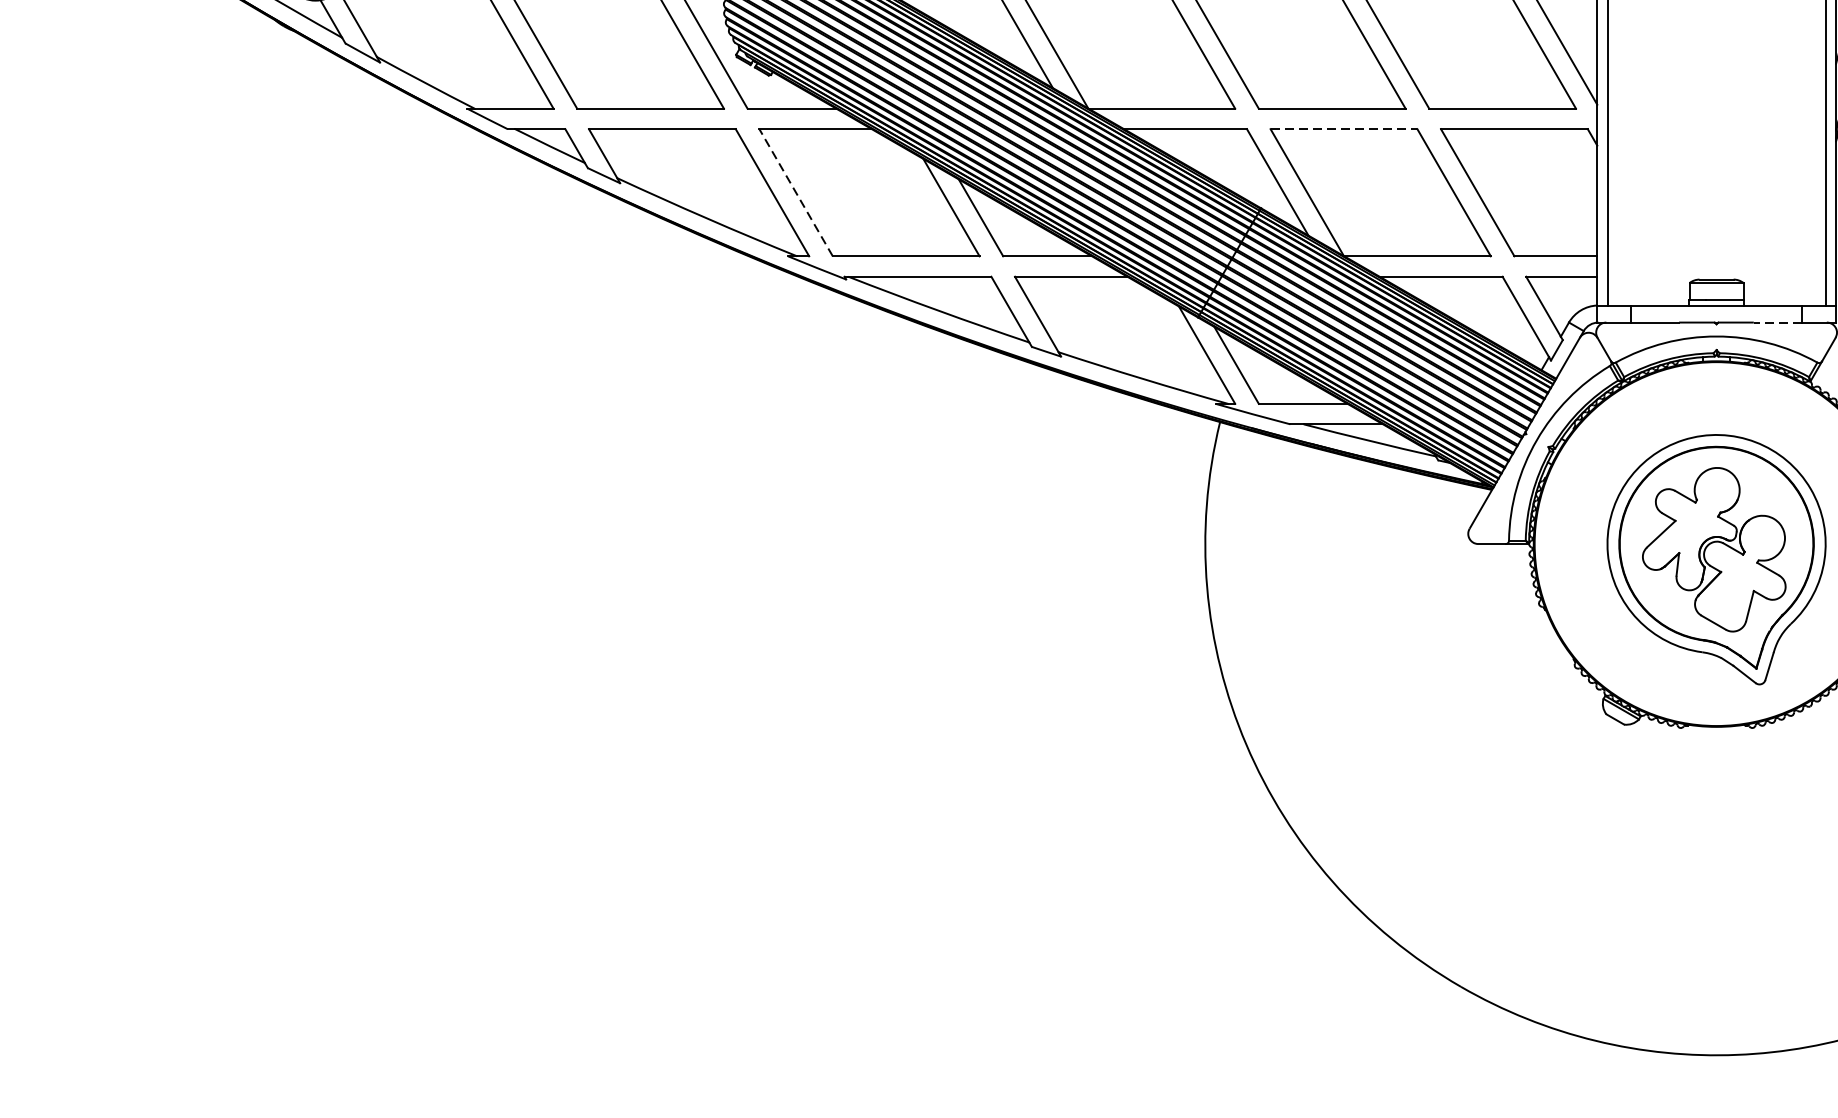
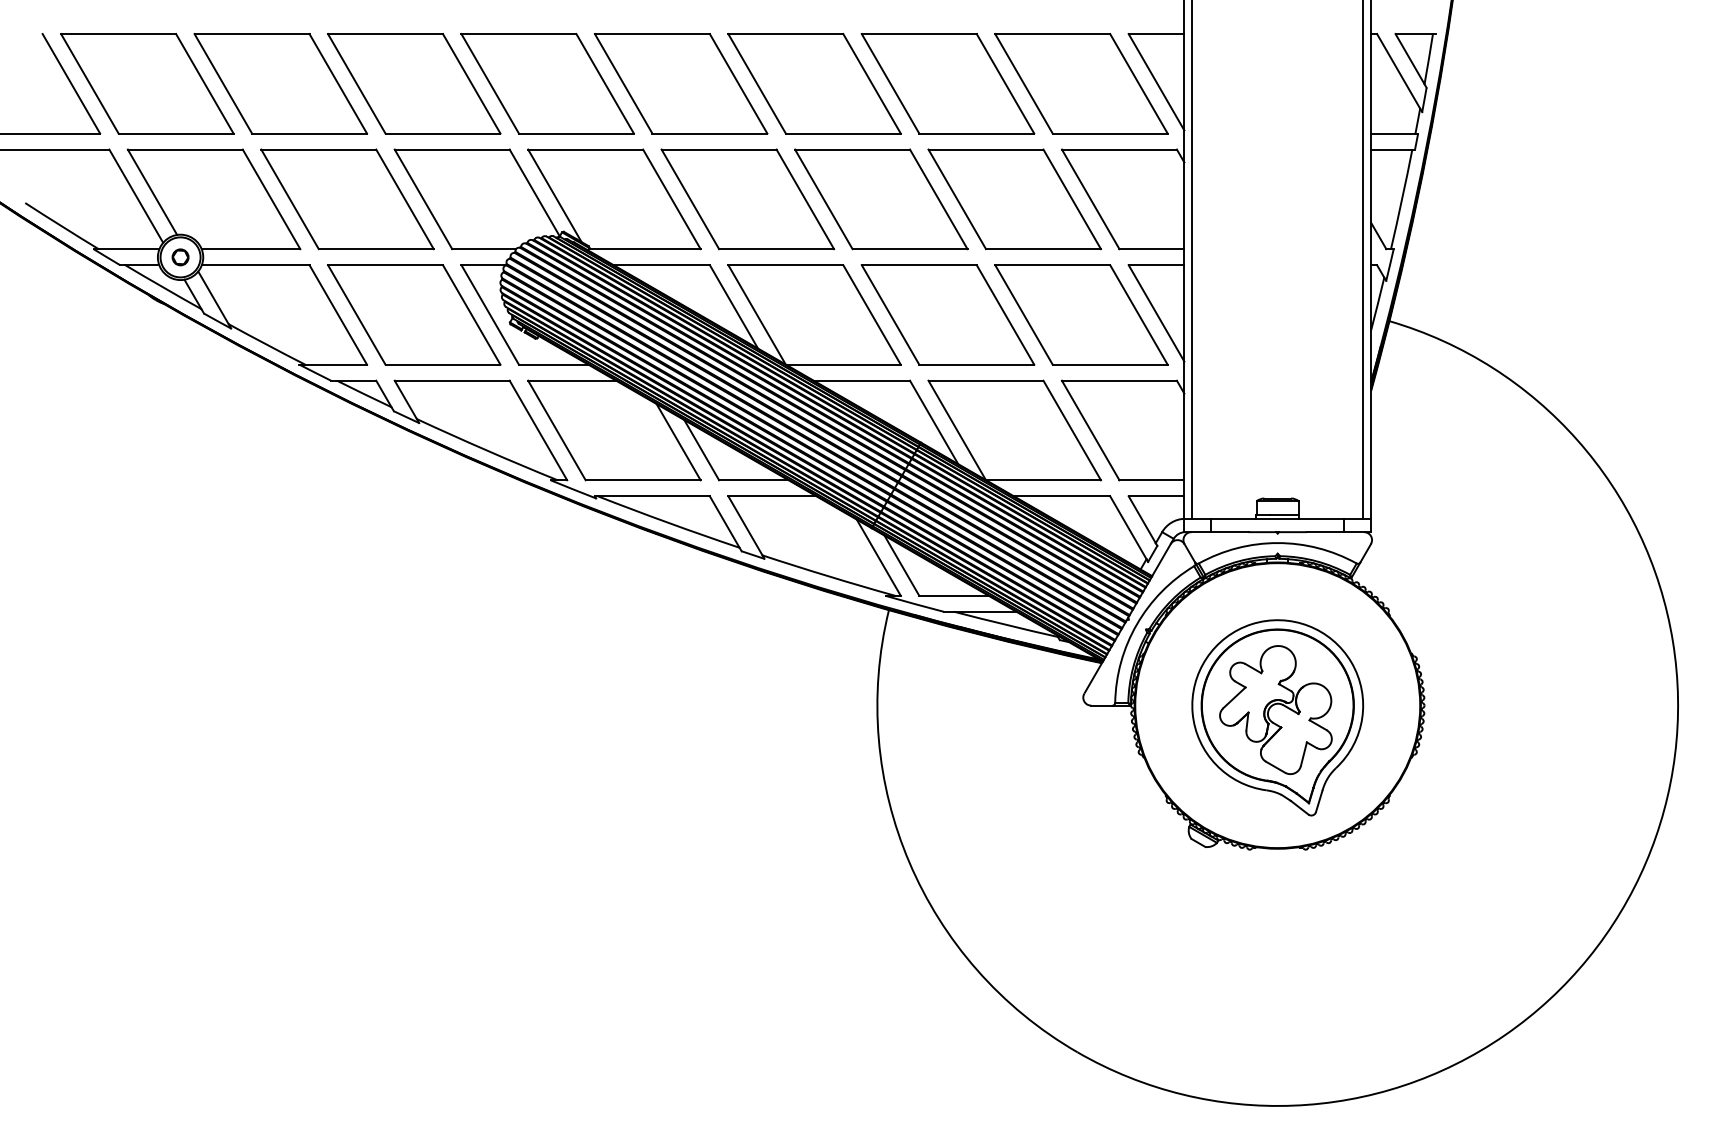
line: (1344, 128) -> (986, 380), dashed -> solid
line: (795, 192) -> (556, 430), dashed -> solid
line: (1777, 322) -> (1325, 532), dashed -> solid

